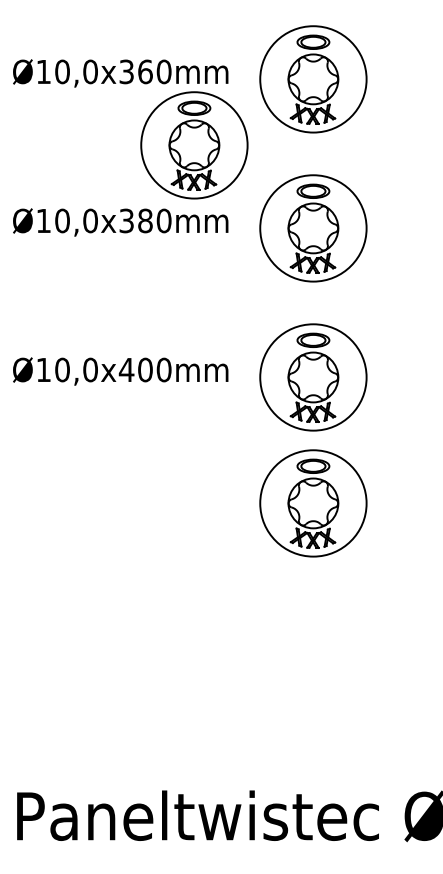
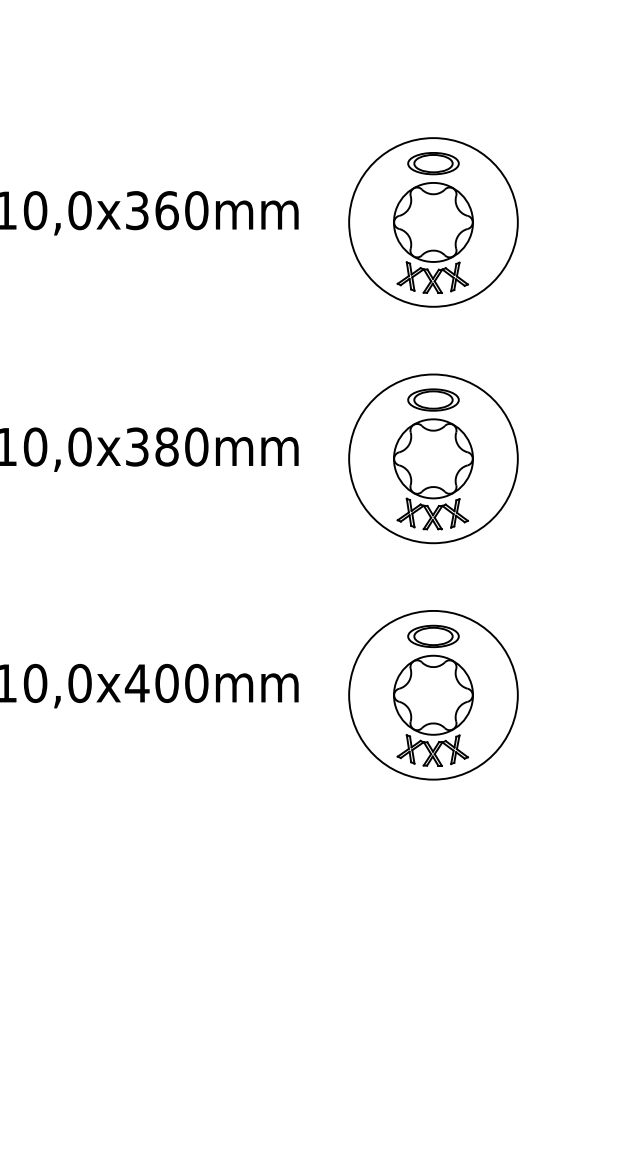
part: (194, 145) -> (244, 327), removed
part: (313, 503) -> (433, 895), removed

